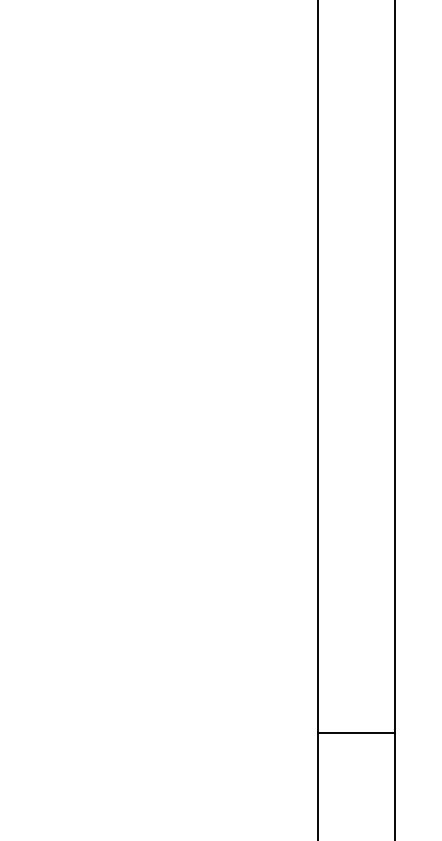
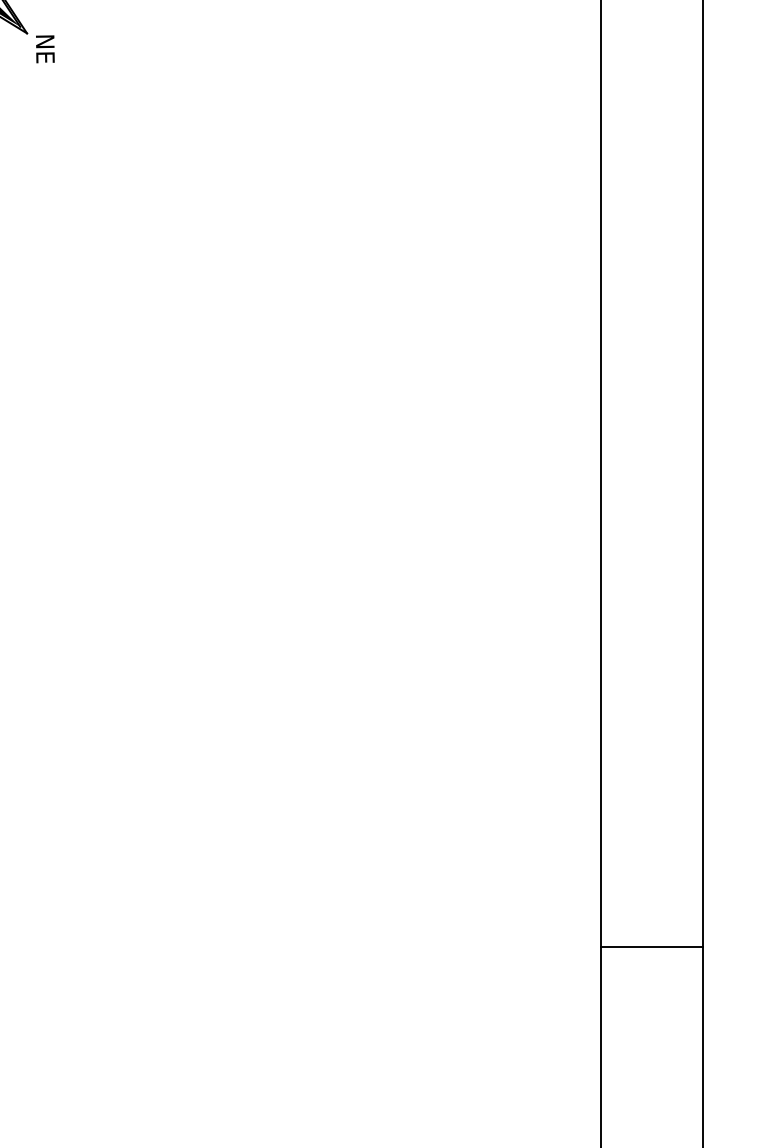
line: (355, 732) -> (651, 946), moved

